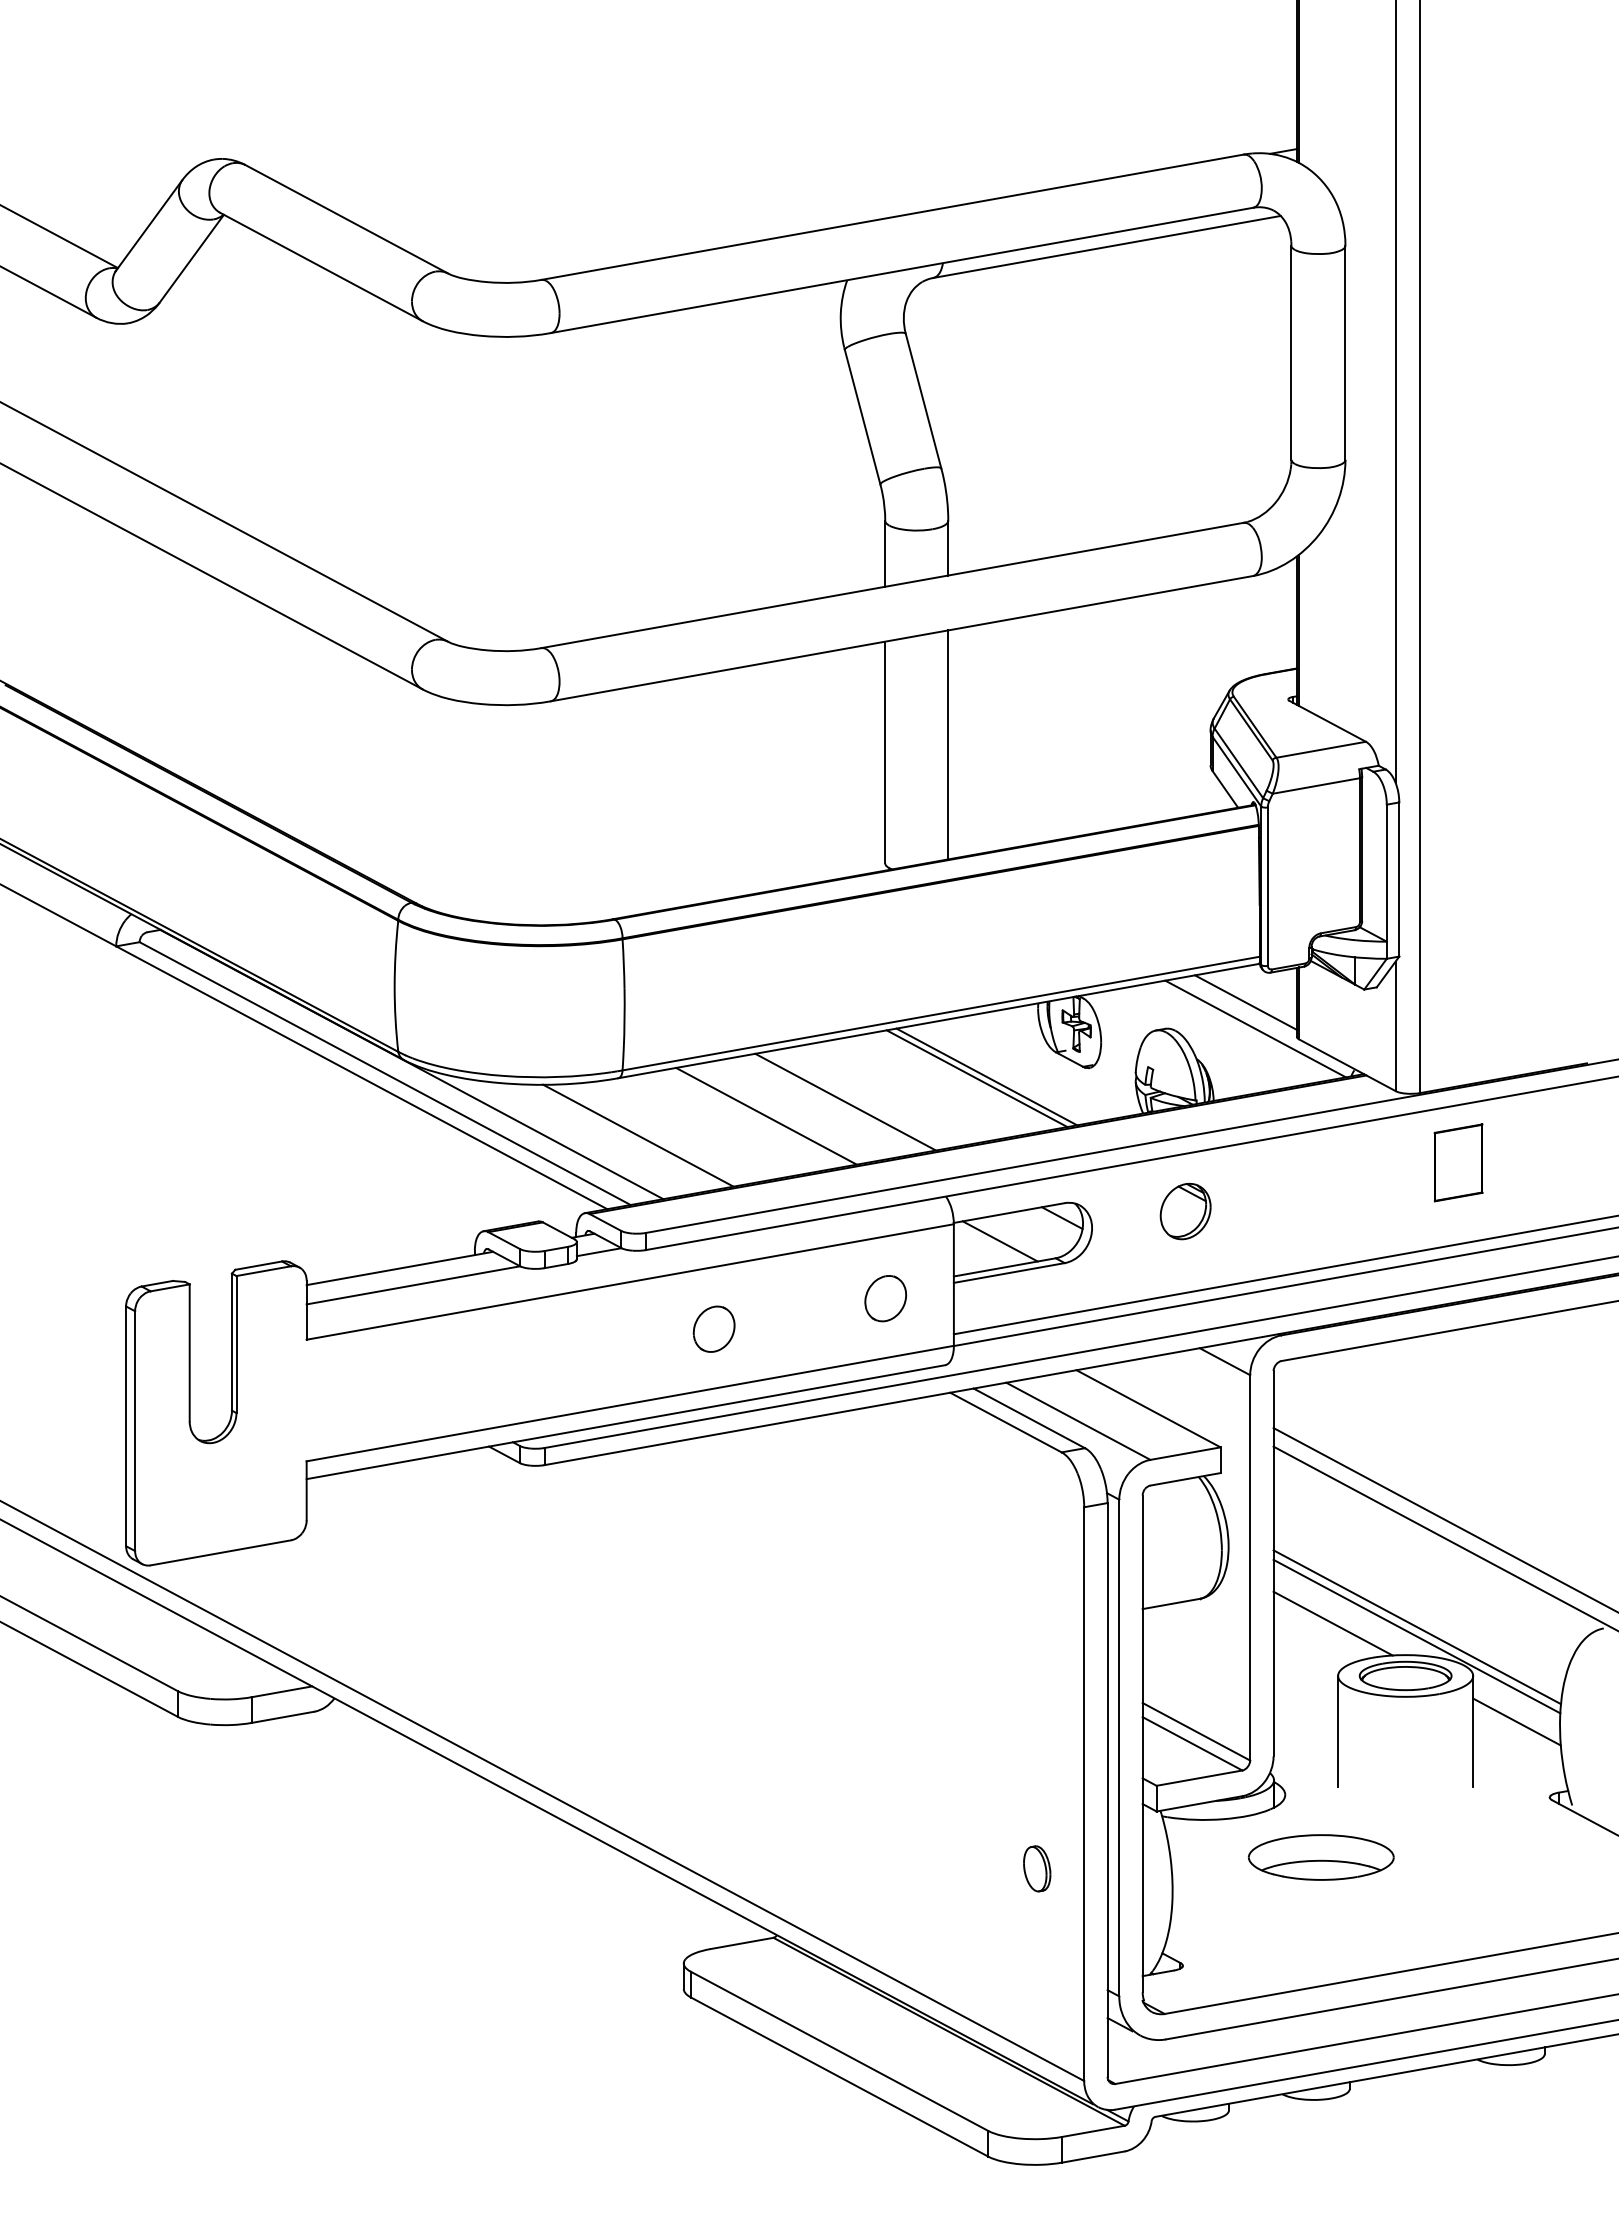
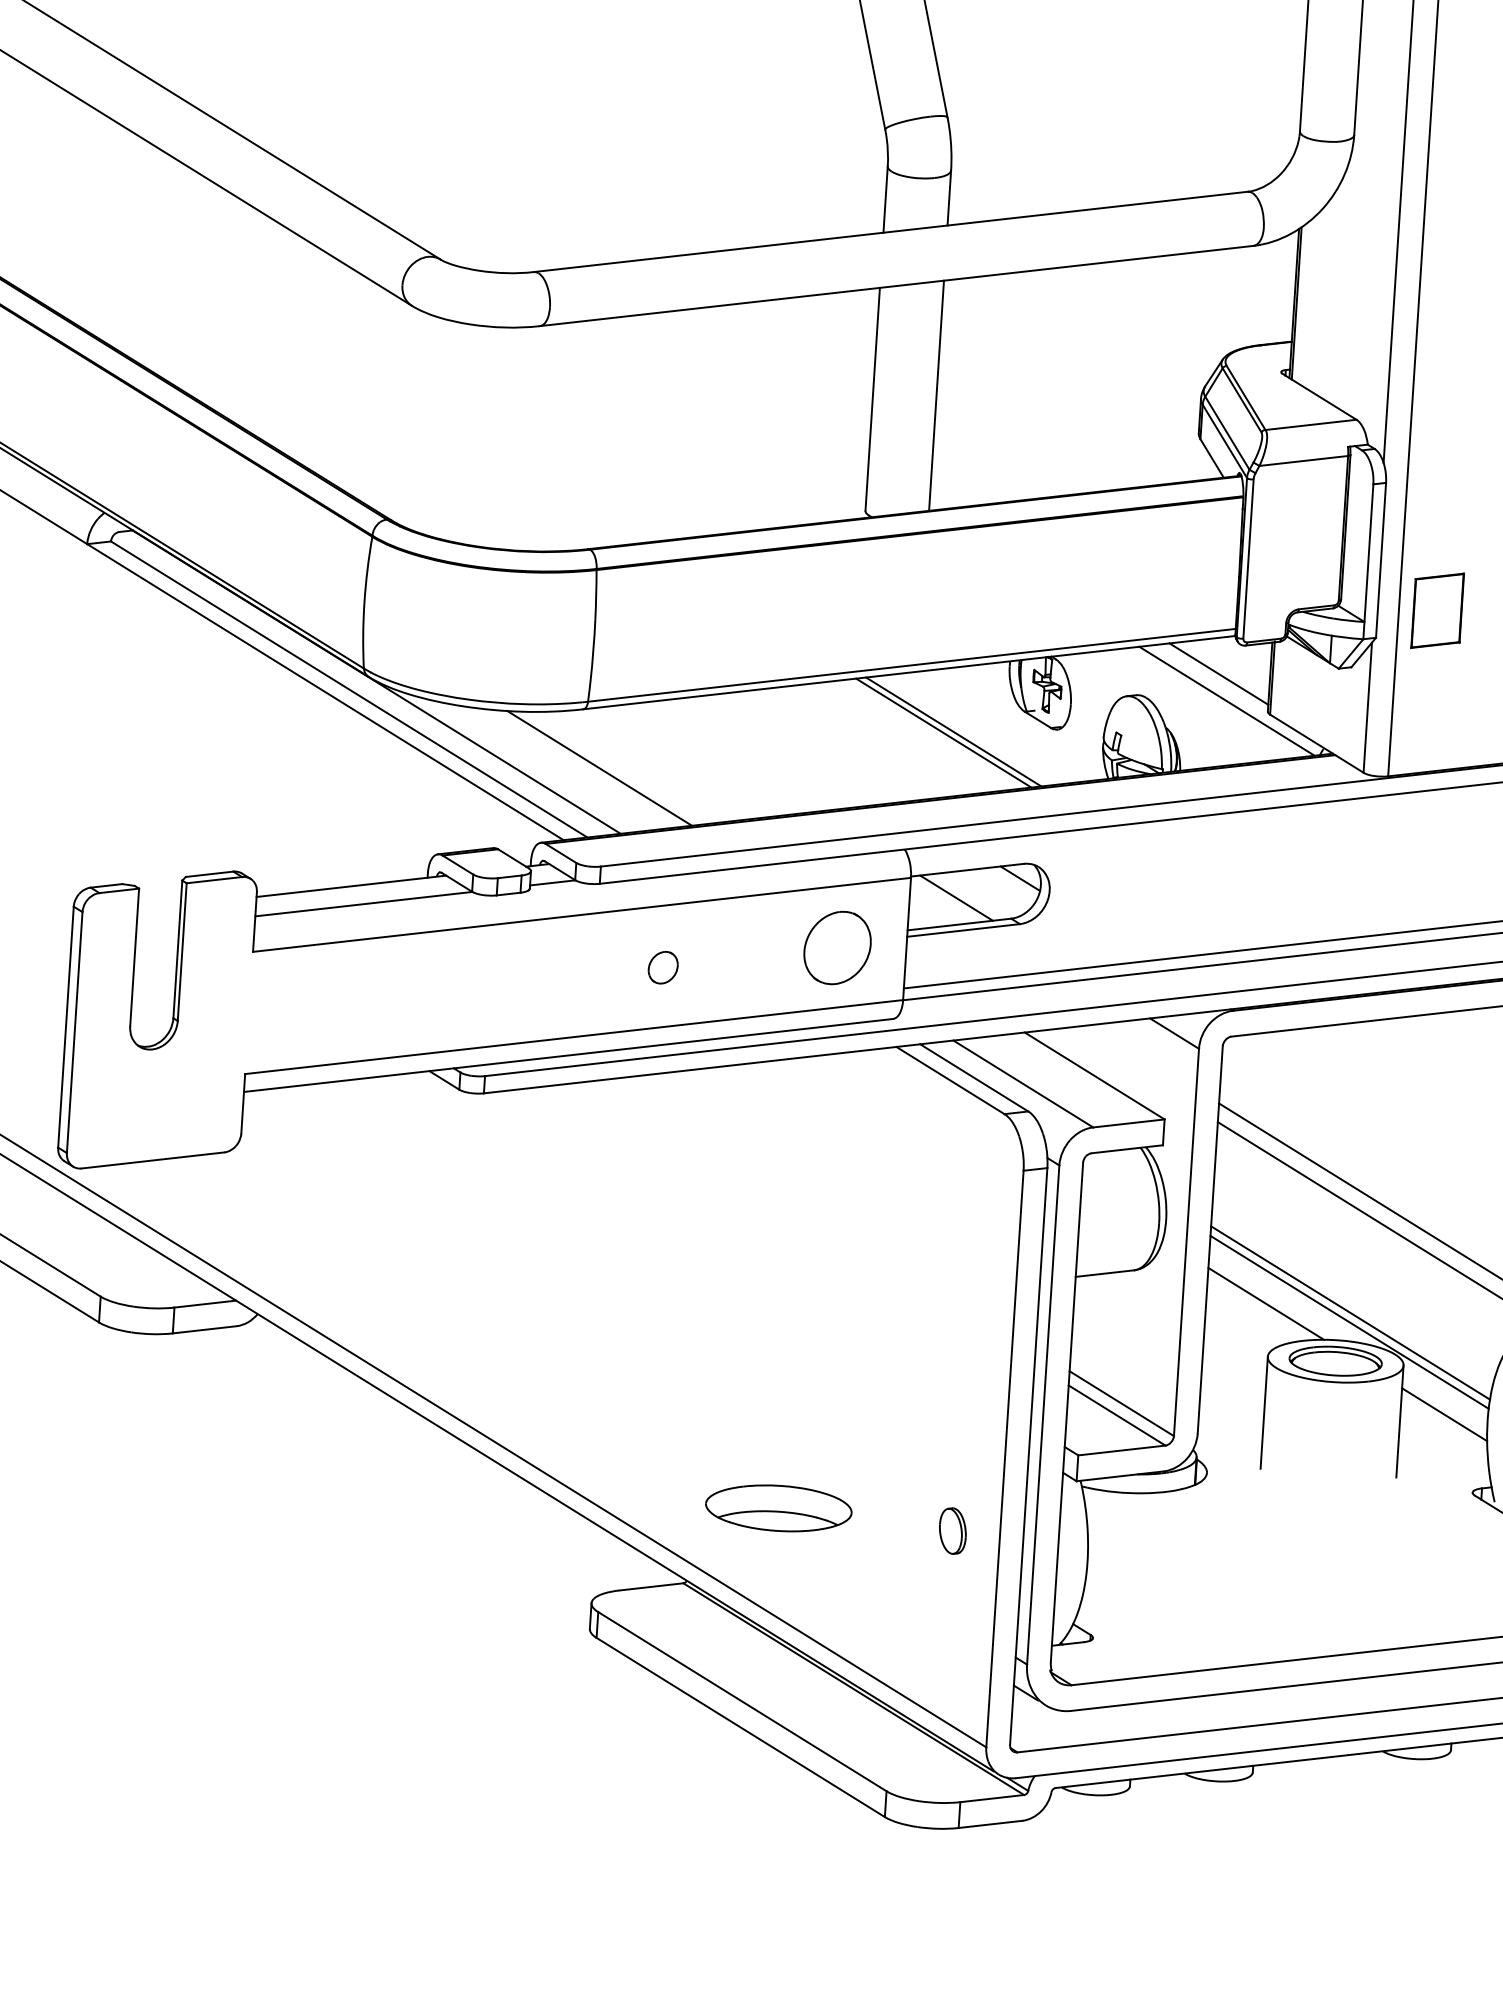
line: (845, 1101) -> (810, 747), removed
line: (766, 1115) -> (729, 756), removed
part: (1458, 1162) -> (1437, 610), moved
part: (1185, 1211) -> (1144, 880), removed
part: (885, 1298) -> (837, 948), size x1.6
part: (713, 1328) -> (662, 967), size x0.7
part: (1321, 1857) -> (779, 1508), moved

